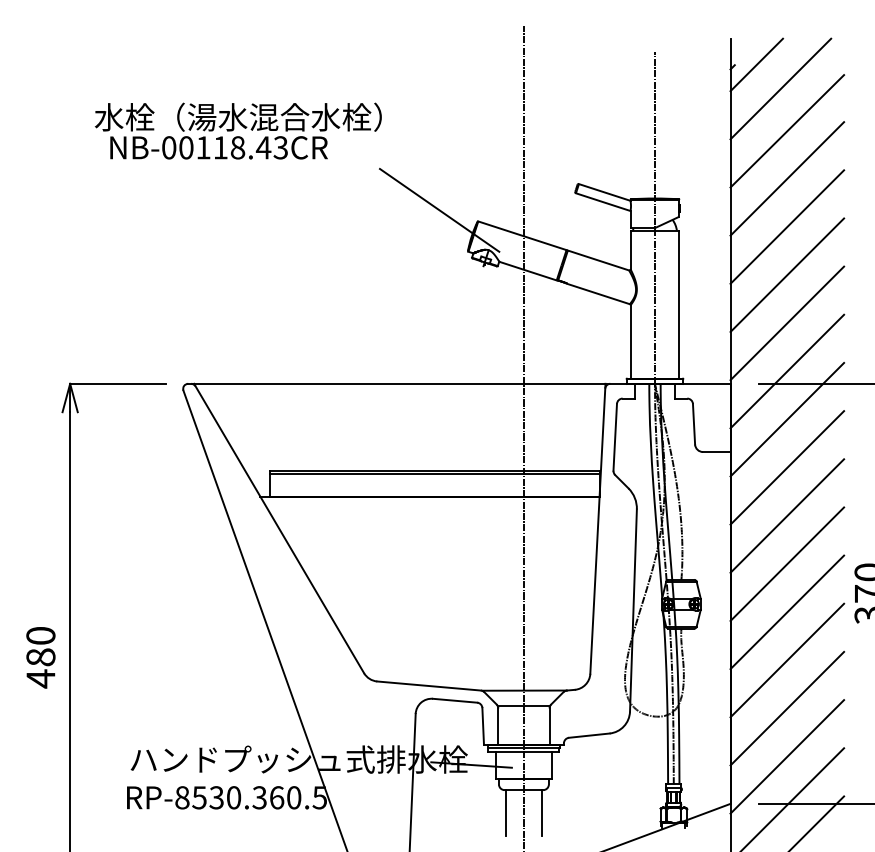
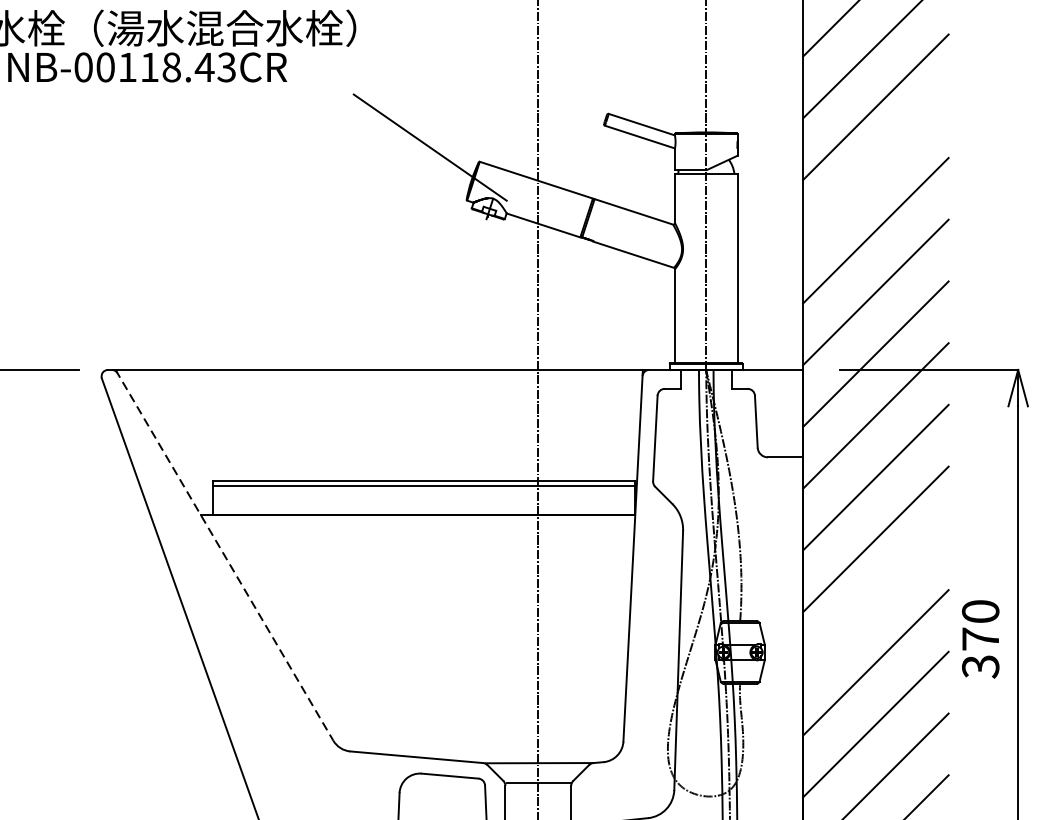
line: (787, 226) -> (876, 168), removed
line: (279, 528) -> (225, 555), solid -> dashed
line: (787, 563) -> (876, 600), removed

